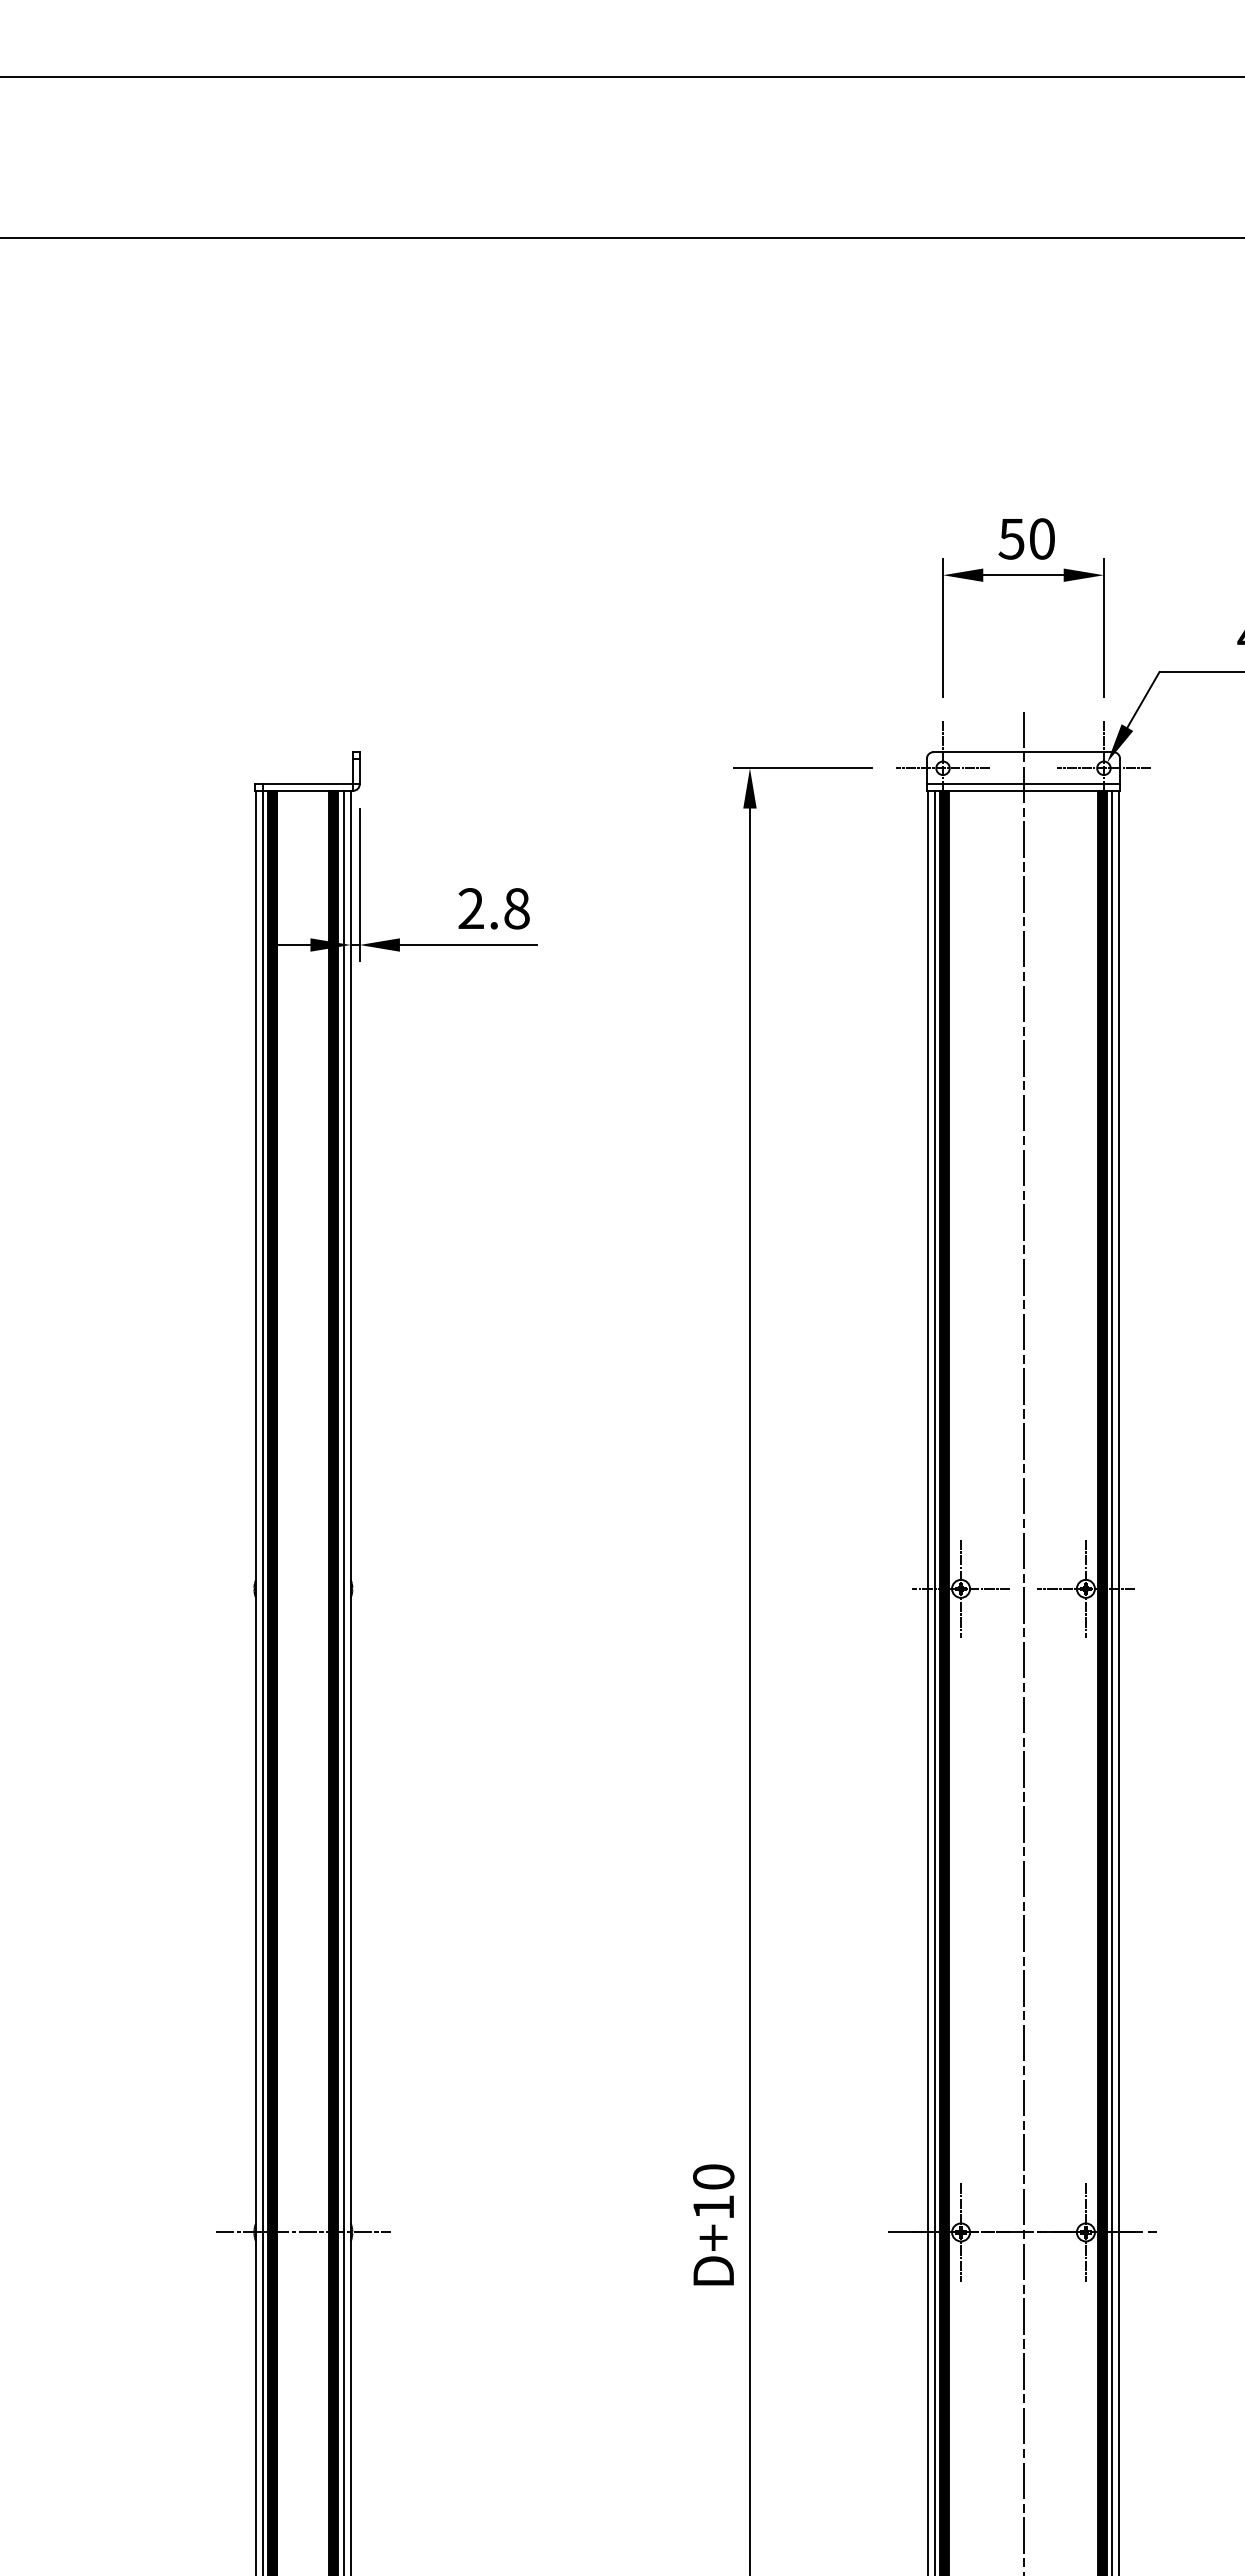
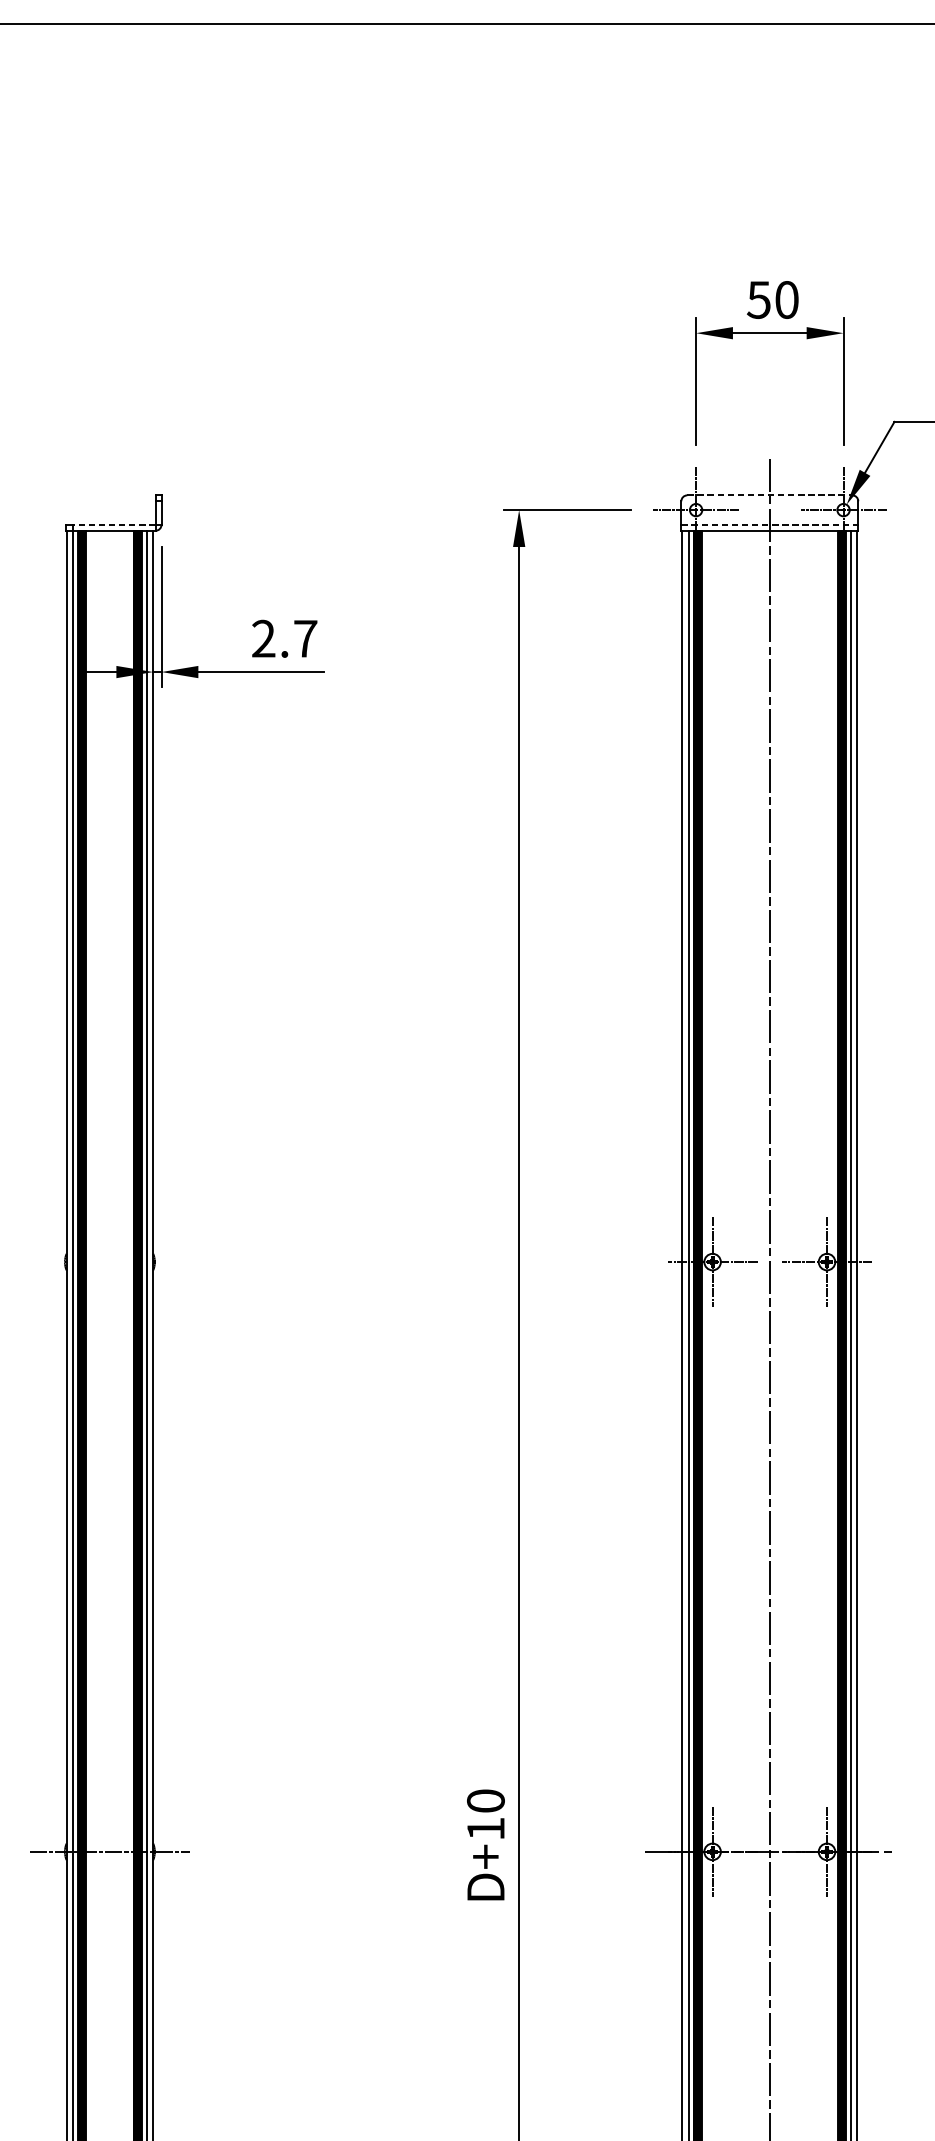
line: (1023, 752) -> (769, 495), solid -> dashed
line: (307, 784) -> (113, 524), solid -> dashed
line: (1023, 784) -> (769, 524), solid -> dashed
text: (516, 908) -> (305, 638), 2.8 -> 2.7

